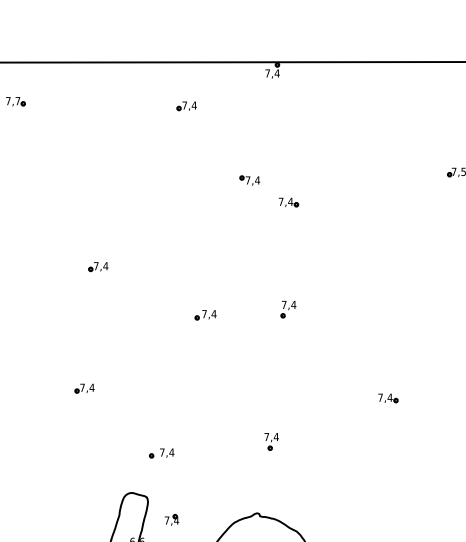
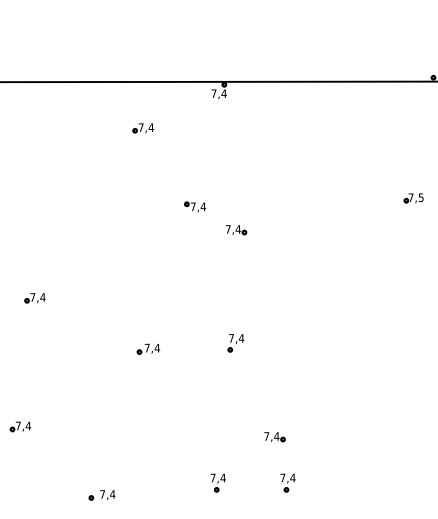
part: (186, 106) -> (143, 128), moved
part: (388, 398) -> (275, 437), moved
part: (337, 441) -> (287, 482), added

